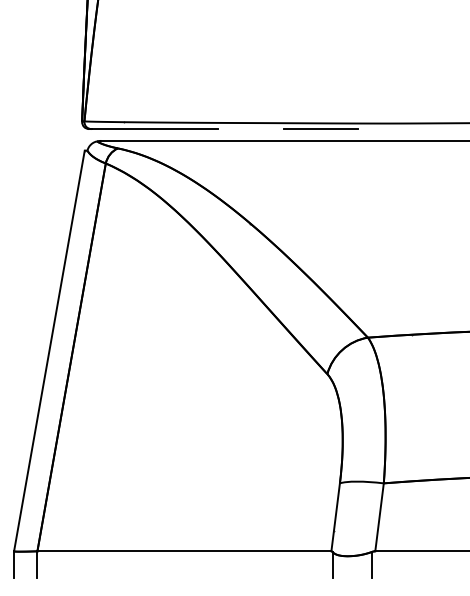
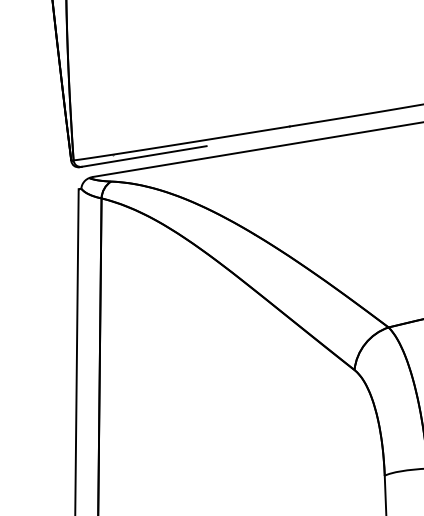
line: (320, 129) -> (307, 129), removed

